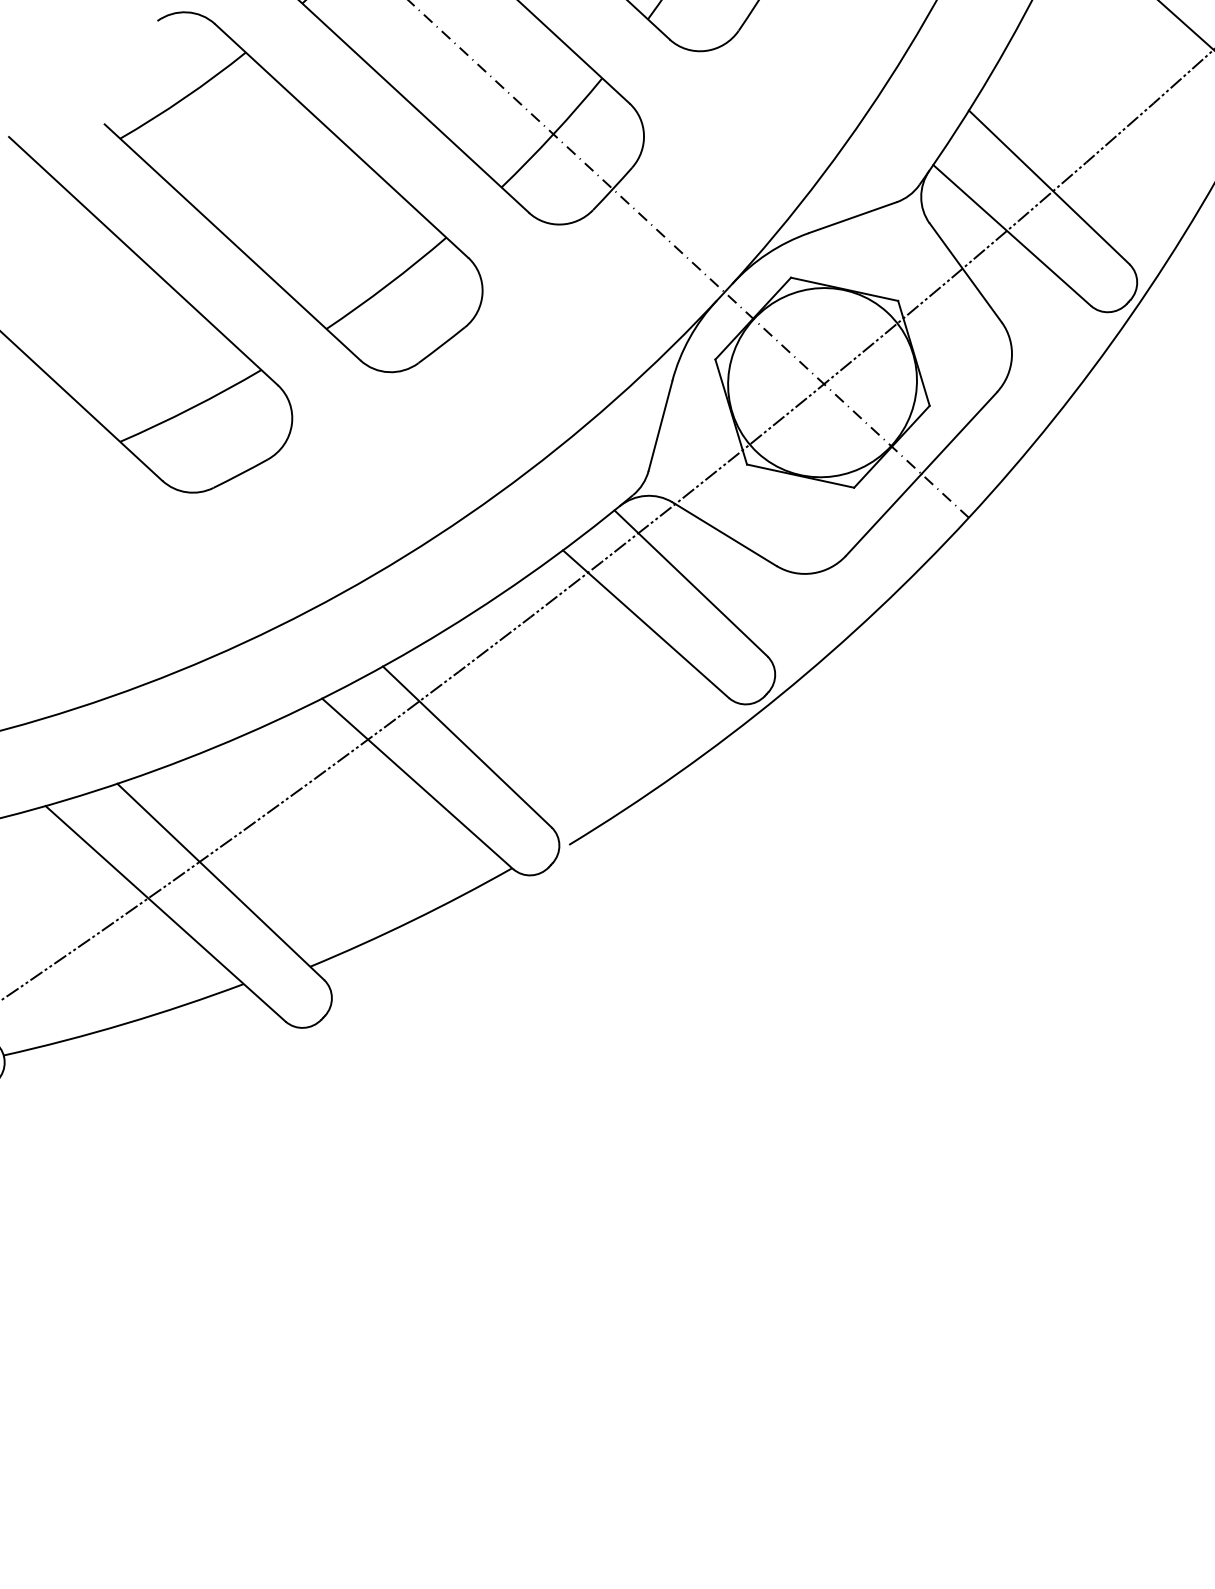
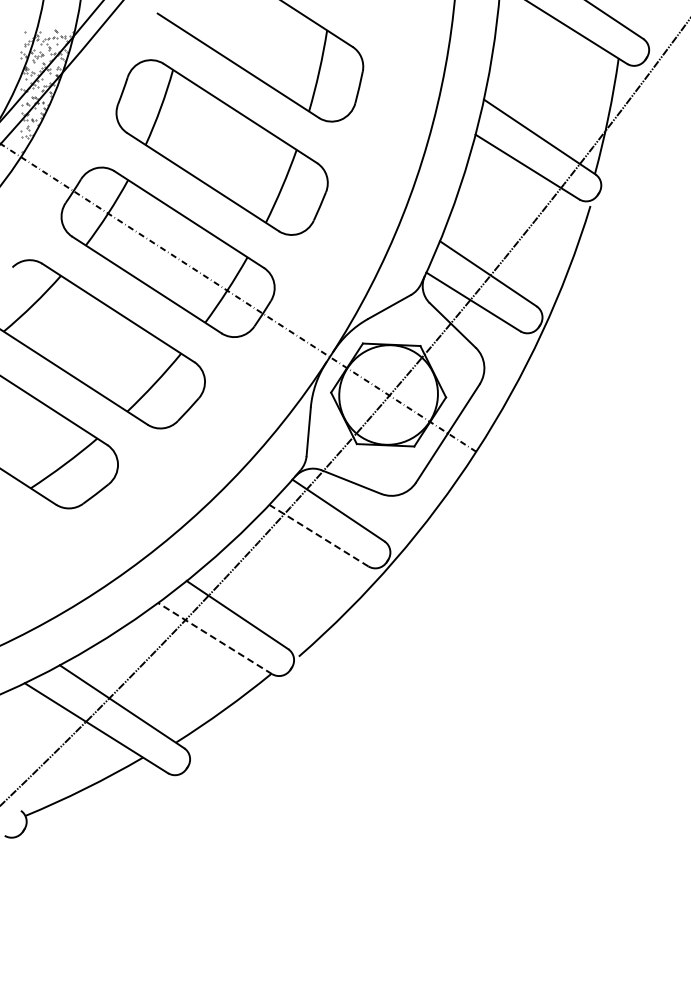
line: (645, 623) -> (318, 535), solid -> dashed
line: (416, 783) -> (214, 638), solid -> dashed

